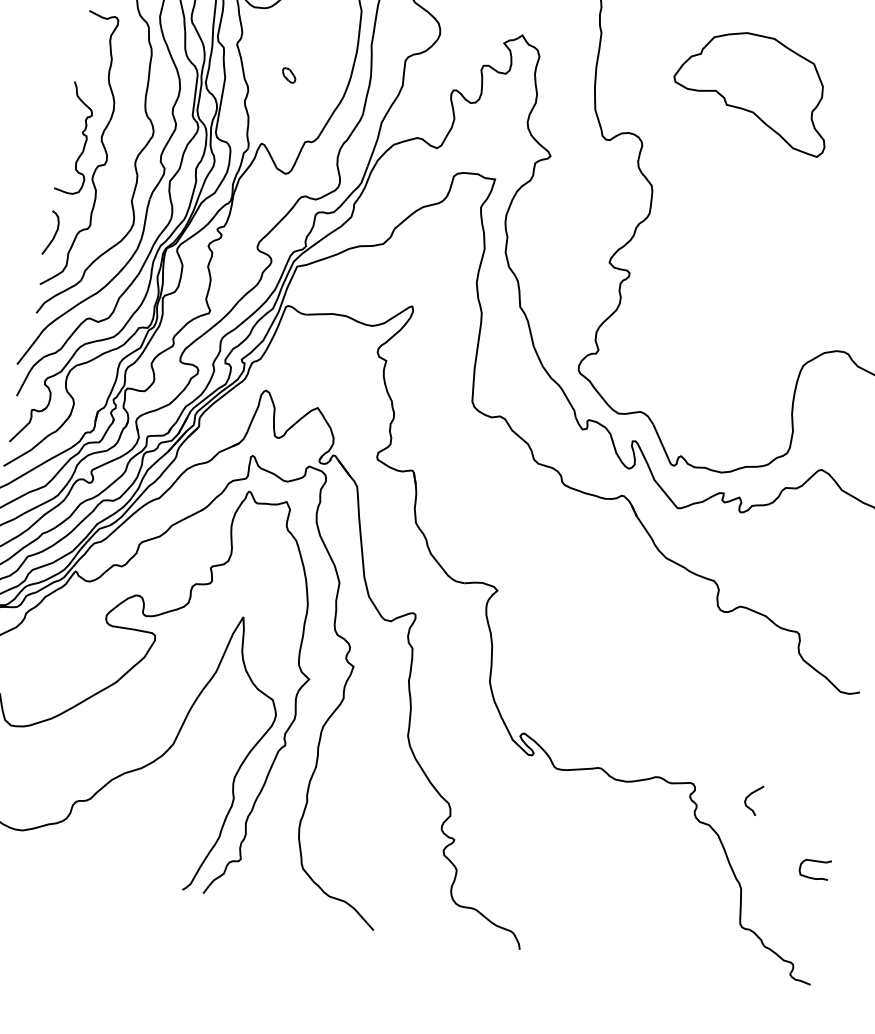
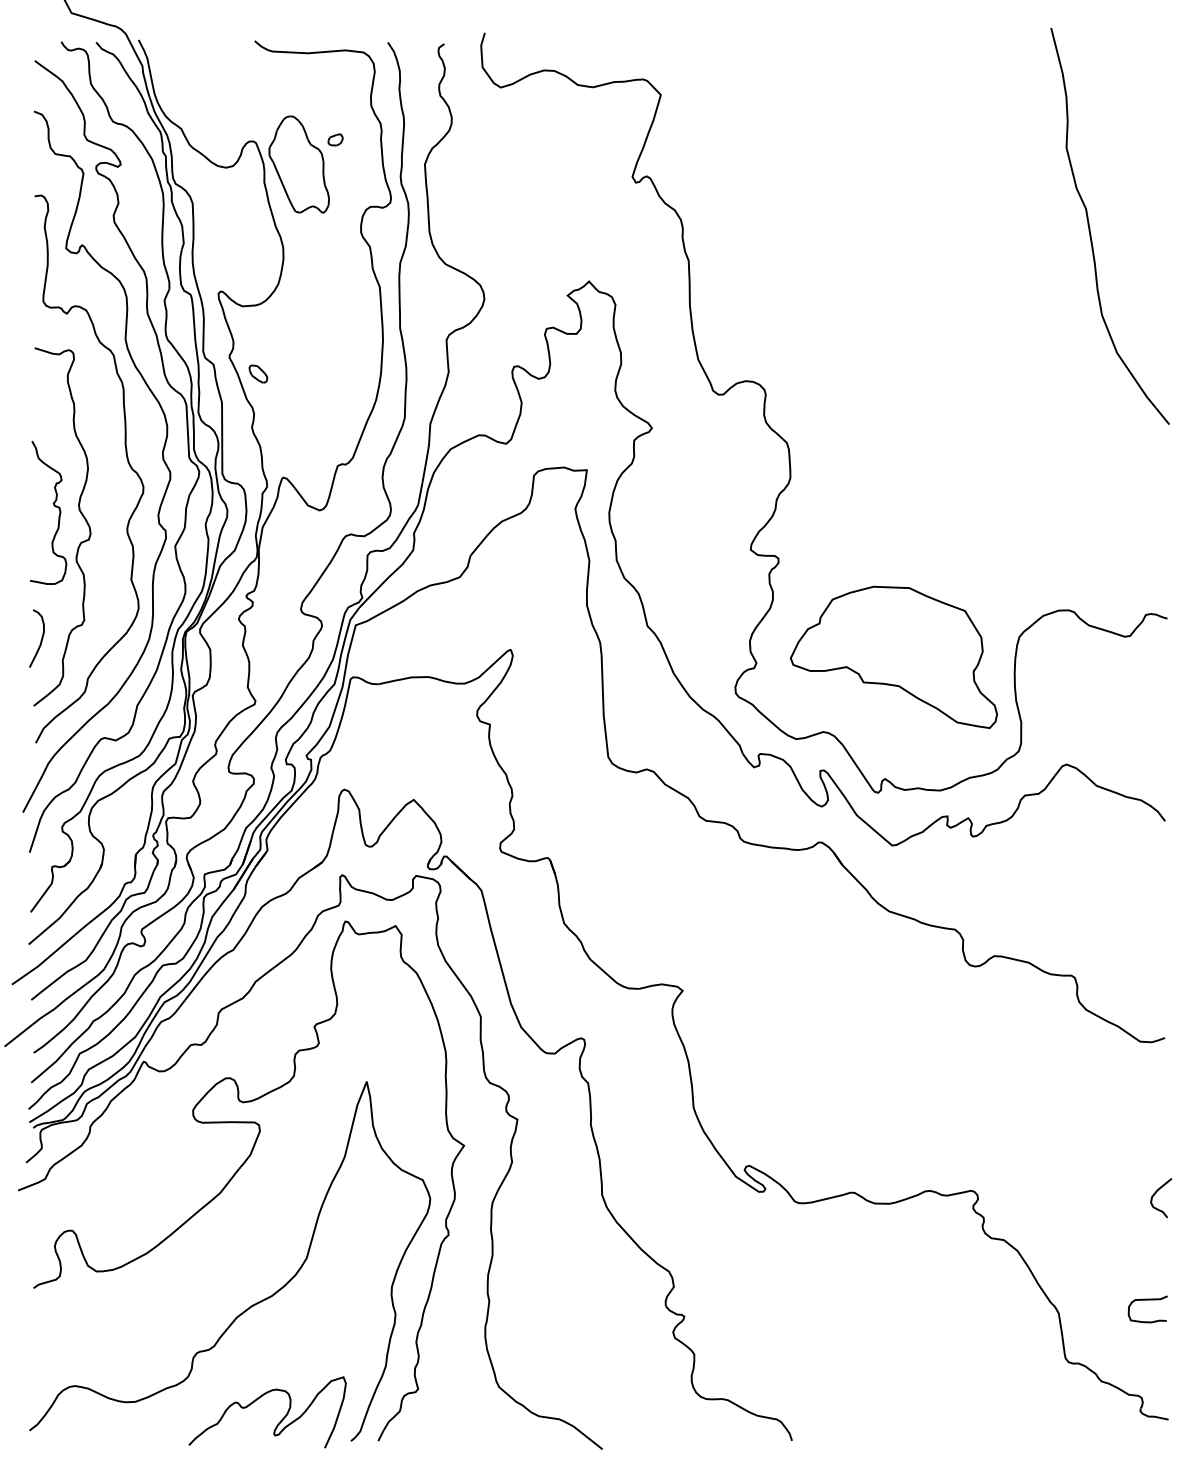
part: (289, 75) -> (258, 373), moved
part: (753, 89) -> (893, 656), moved
curve: (750, 795) -> (1156, 1193), moved
curve: (815, 861) -> (1147, 1300), moved
curve: (130, 865) -> (279, 1421), added

